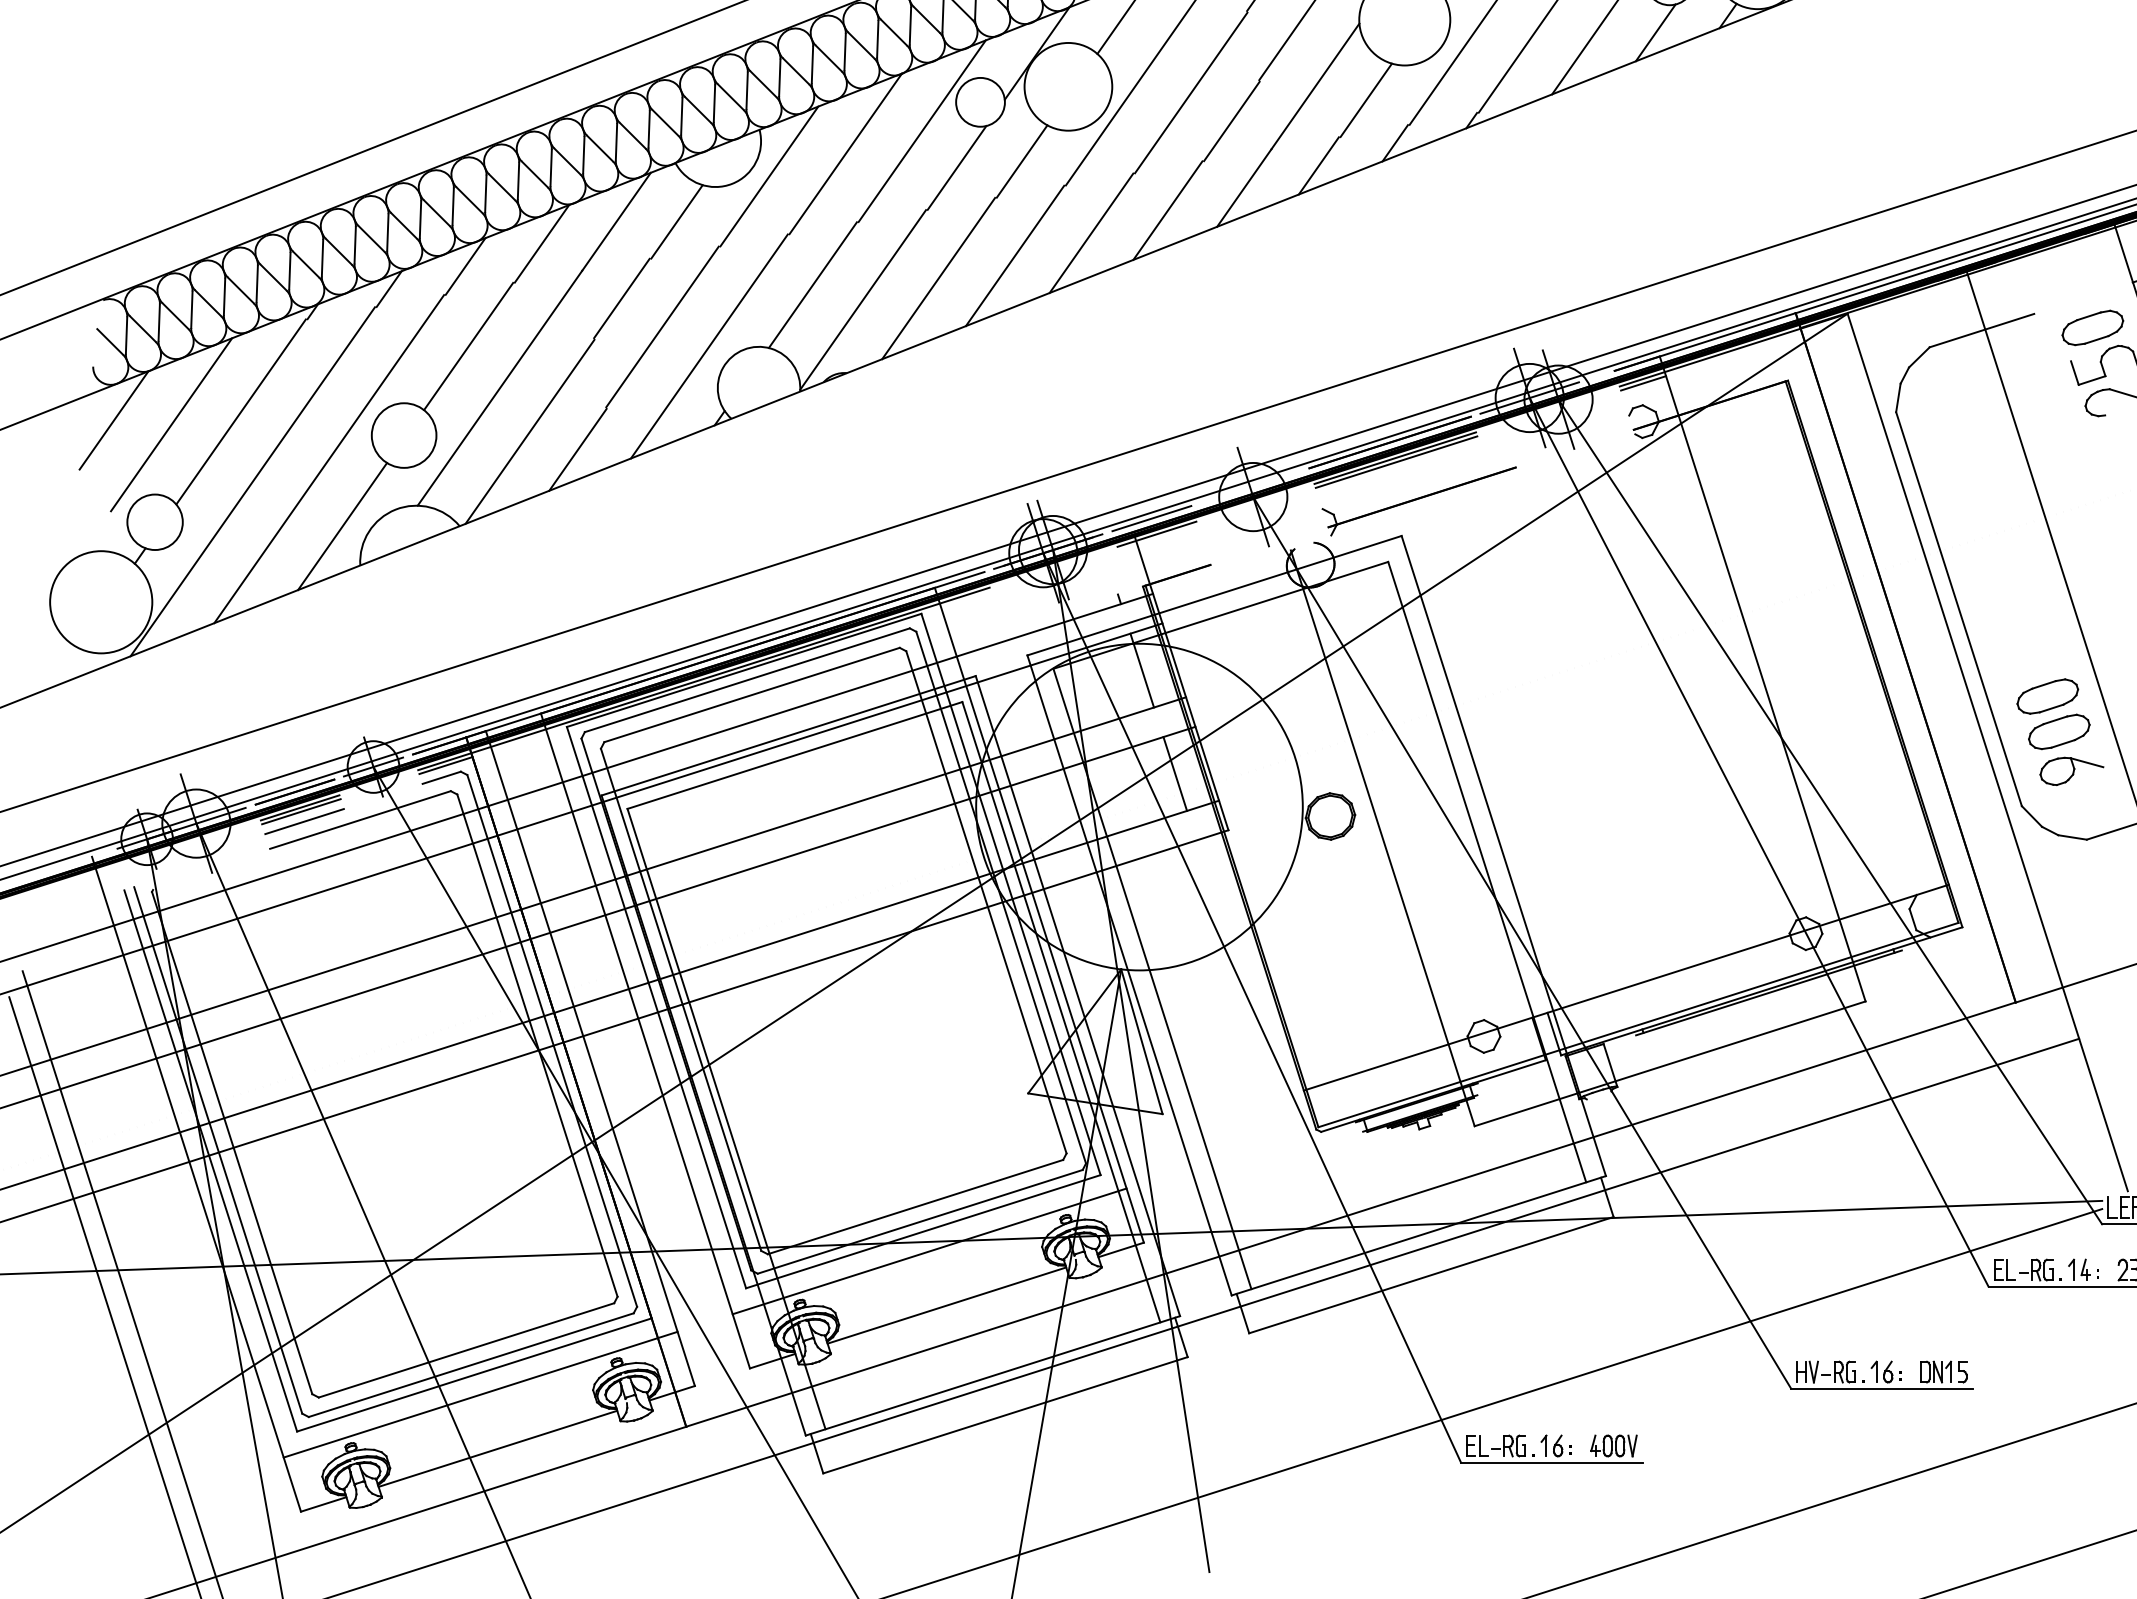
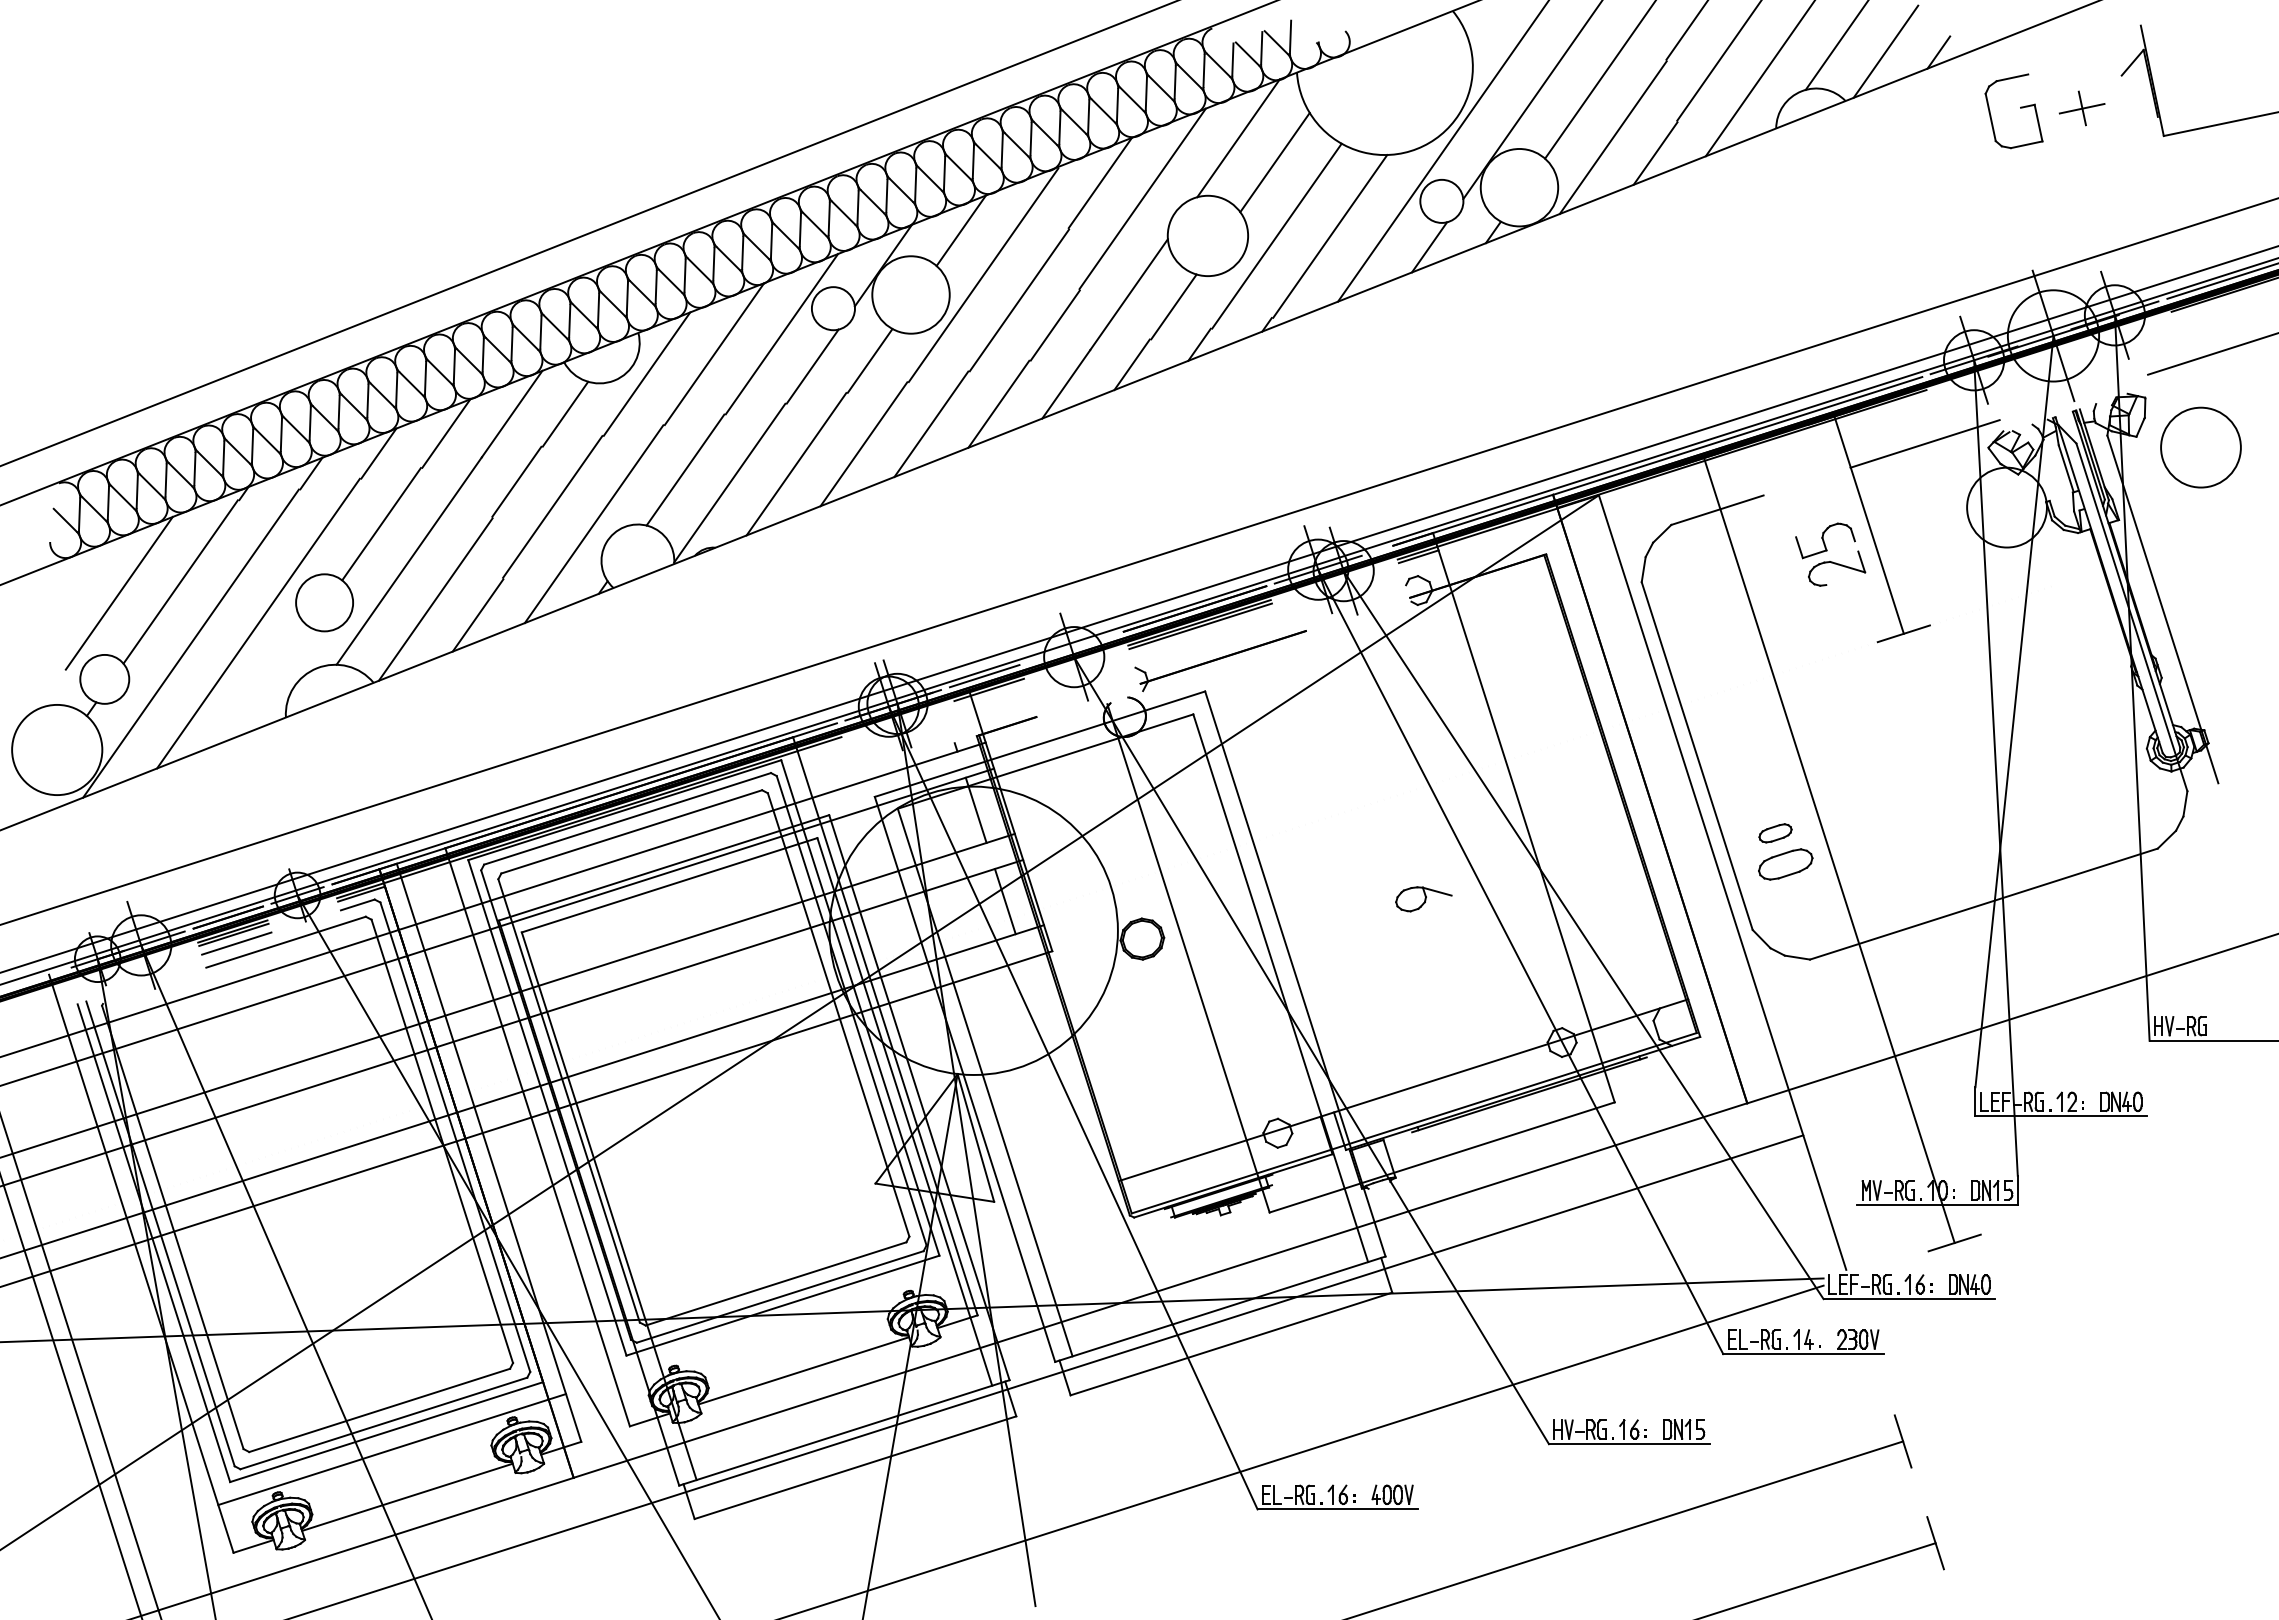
part: (2093, 327) -> (1815, 507), removed
line: (114, 420) -> (68, 589), removed
line: (342, 526) -> (270, 683), removed
part: (2047, 696) -> (1775, 833), size x0.6
part: (2071, 771) -> (1423, 899), moved
line: (929, 1250) -> (788, 1322), removed

